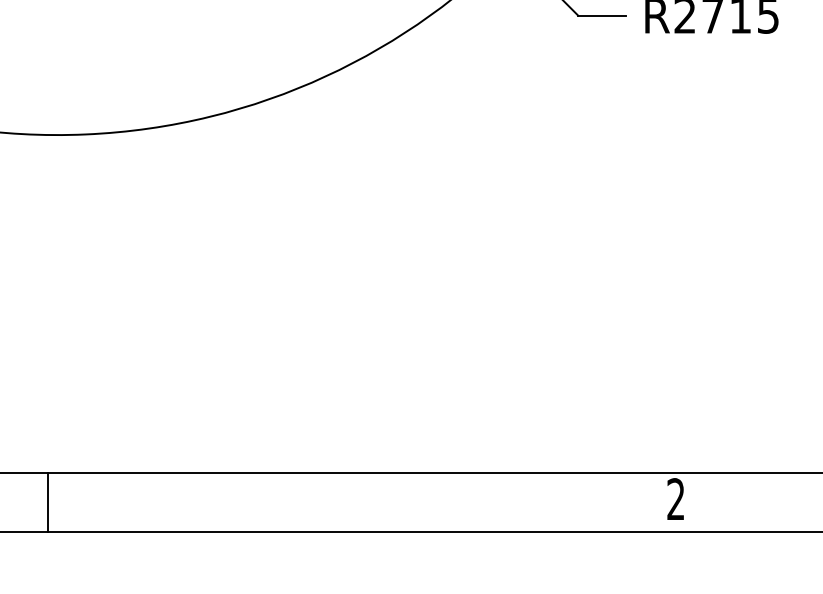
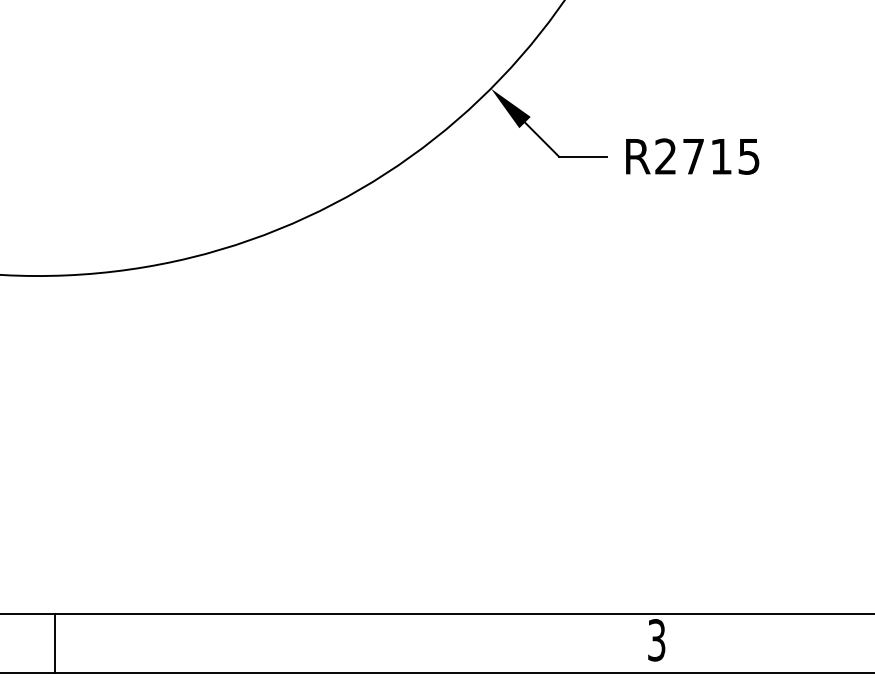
text: (675, 499) -> (656, 640), 2 -> 3
line: (47, 502) -> (54, 643), moved

